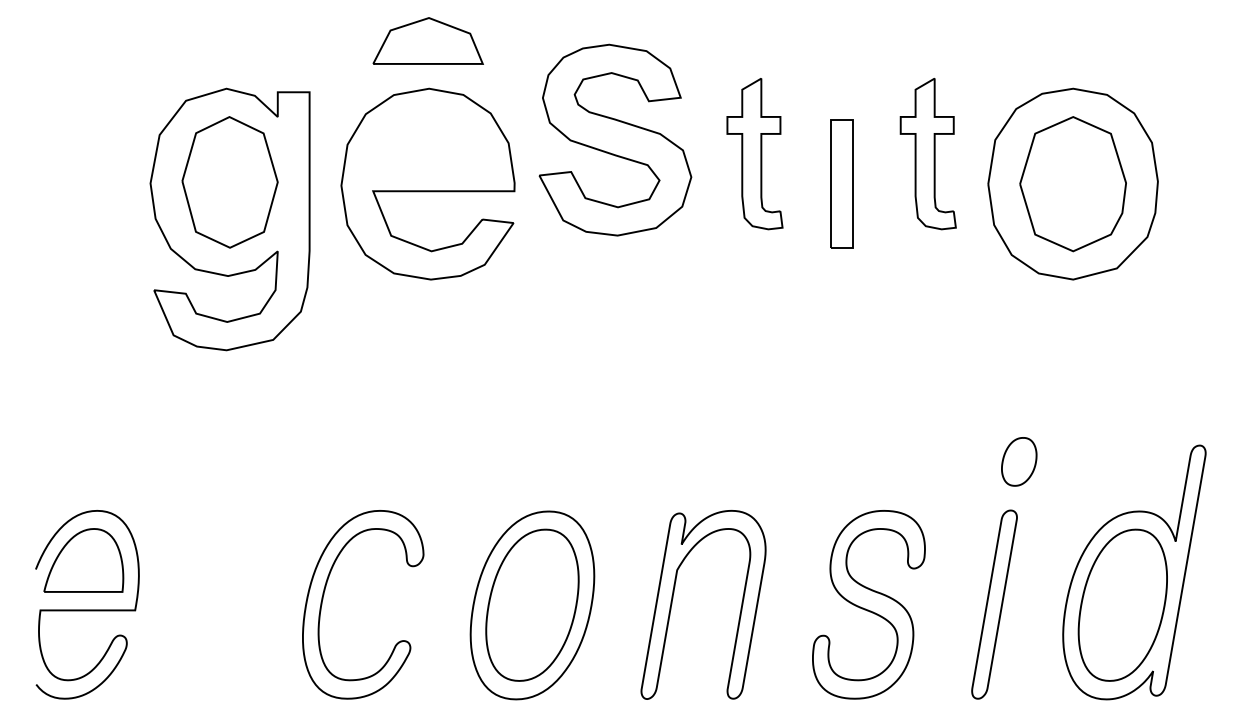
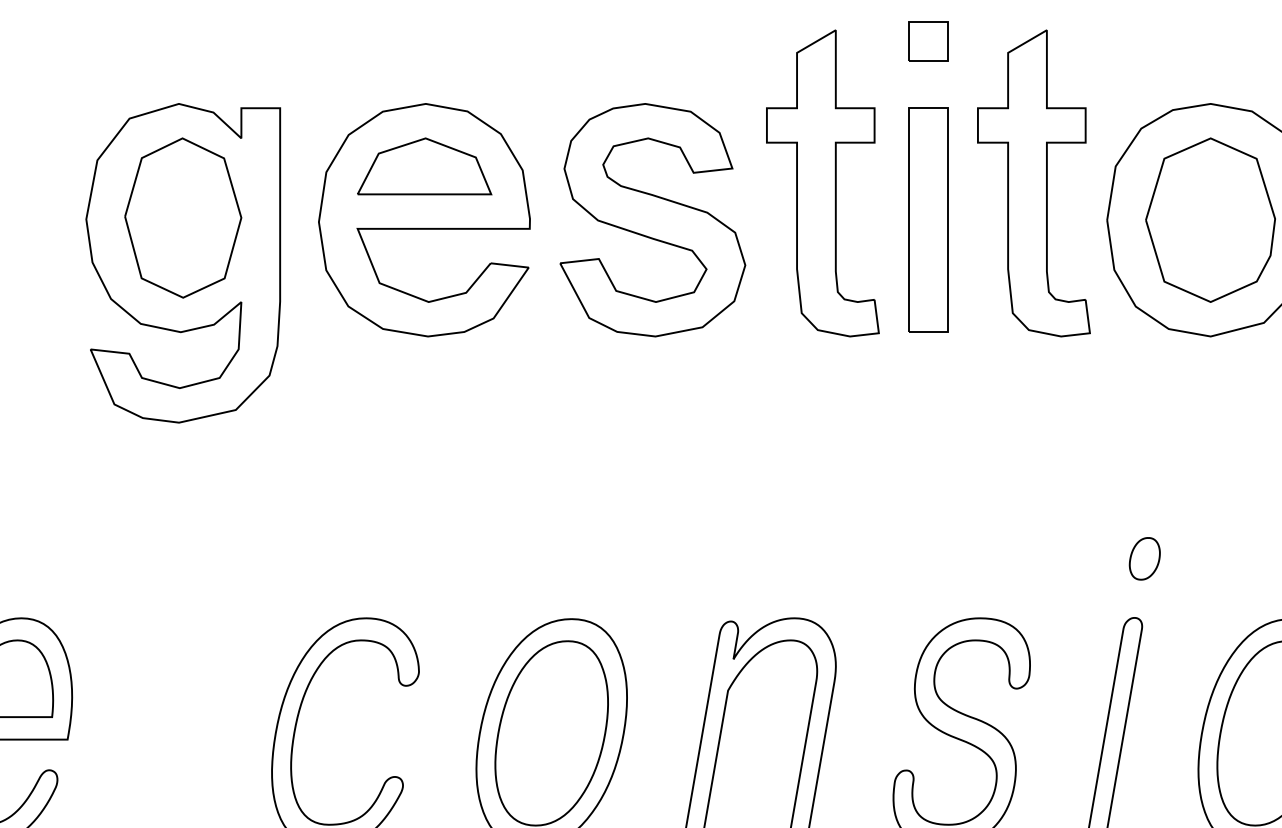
part: (841, 37) -> (928, 41), added
part: (427, 40) -> (423, 165), moved
part: (615, 139) -> (652, 219), moved
part: (754, 153) -> (822, 182), size x1.67
part: (928, 153) -> (1034, 182), size x1.67
part: (841, 183) -> (928, 219), size x1.43
part: (1018, 462) -> (1144, 559), size x0.71

